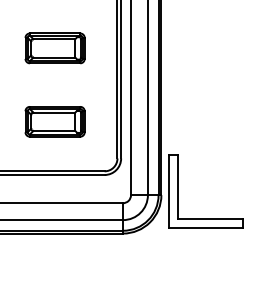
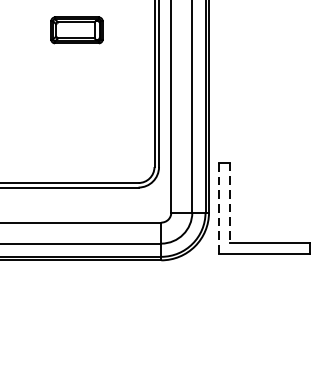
part: (54, 48) -> (76, 30), size x0.7
part: (54, 121) -> (76, 121), removed
line: (178, 187) -> (230, 203), solid -> dashed
line: (169, 191) -> (219, 208), solid -> dashed

